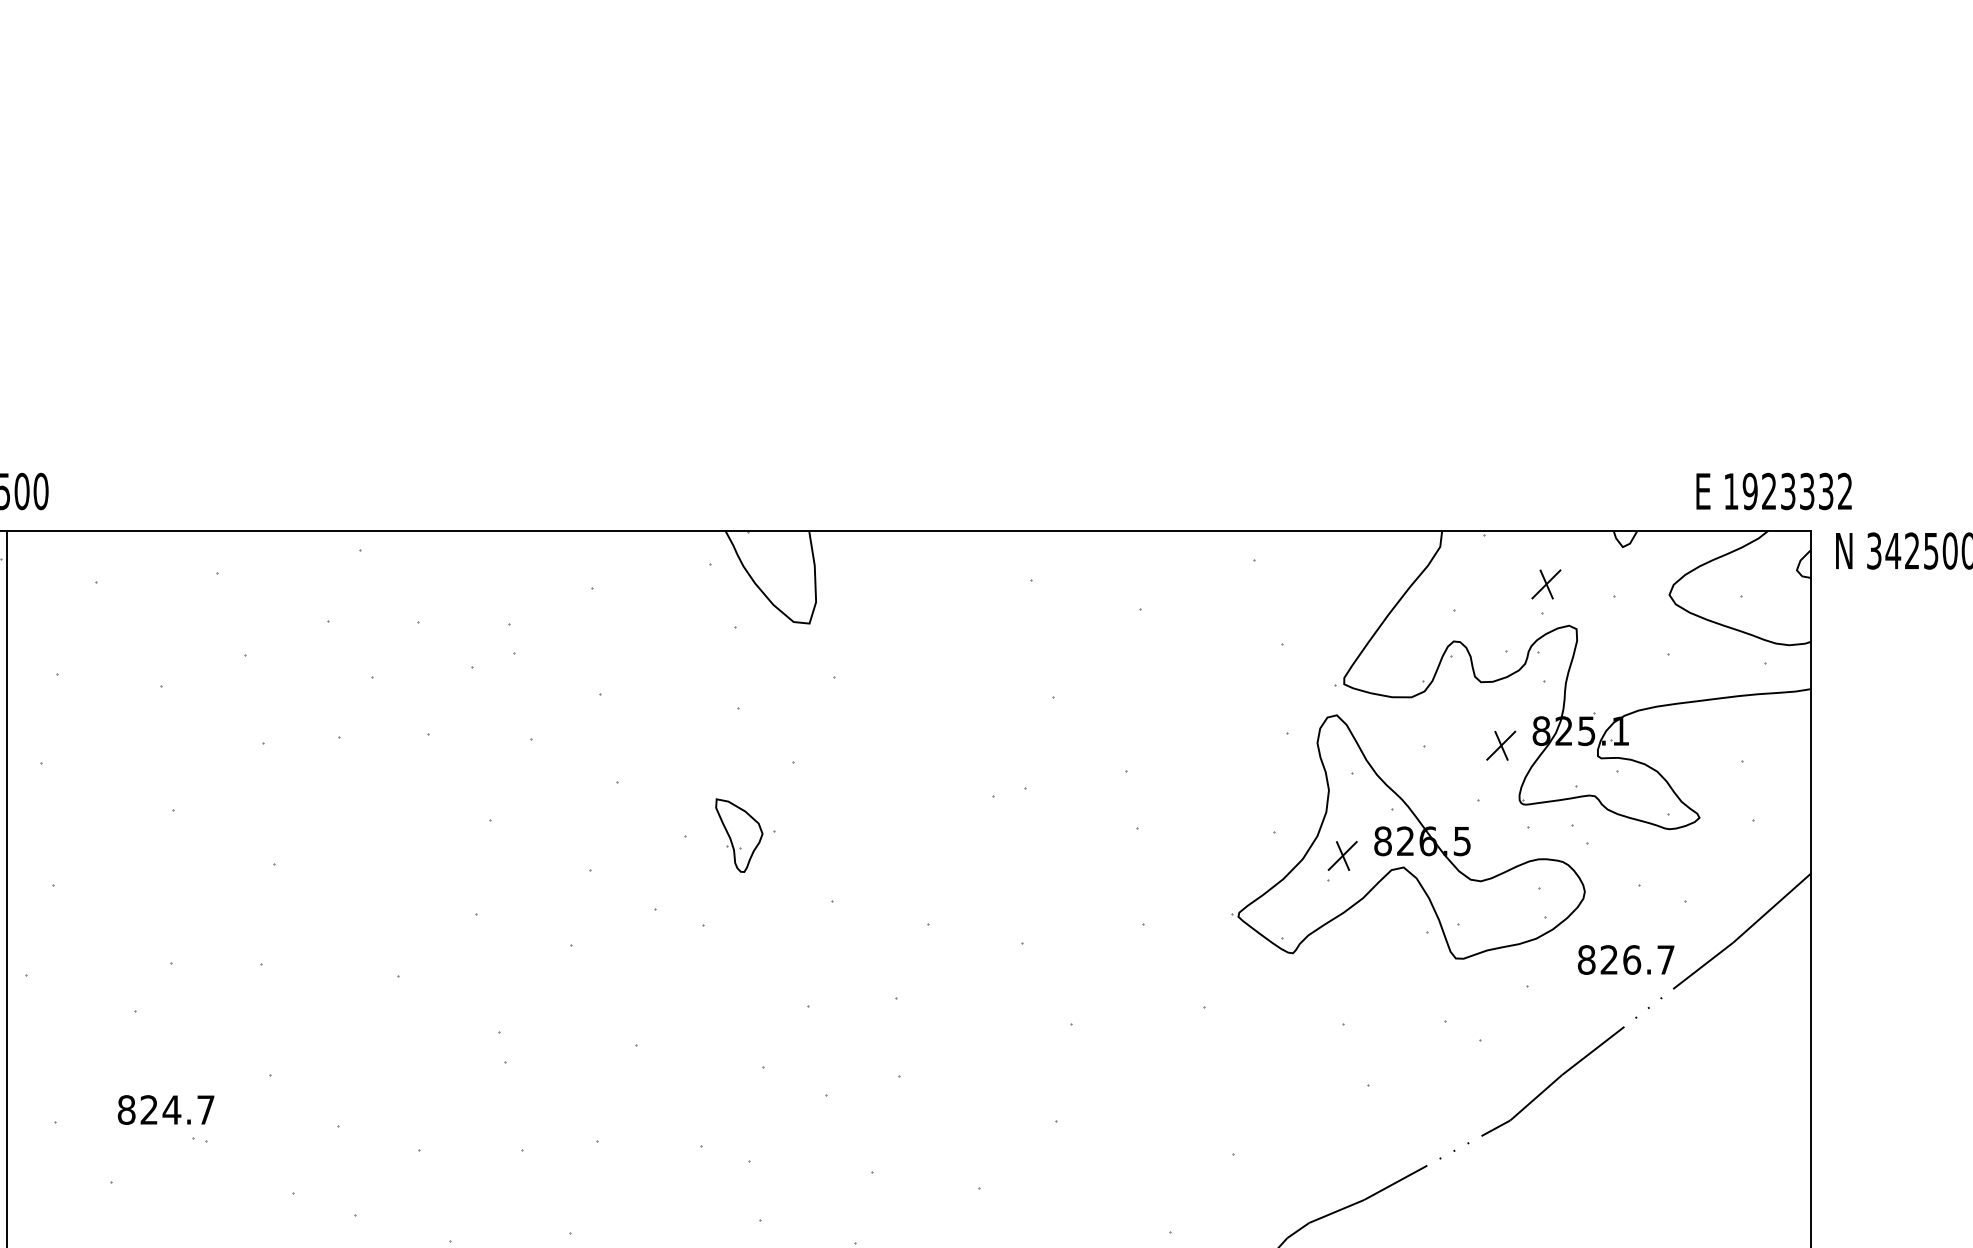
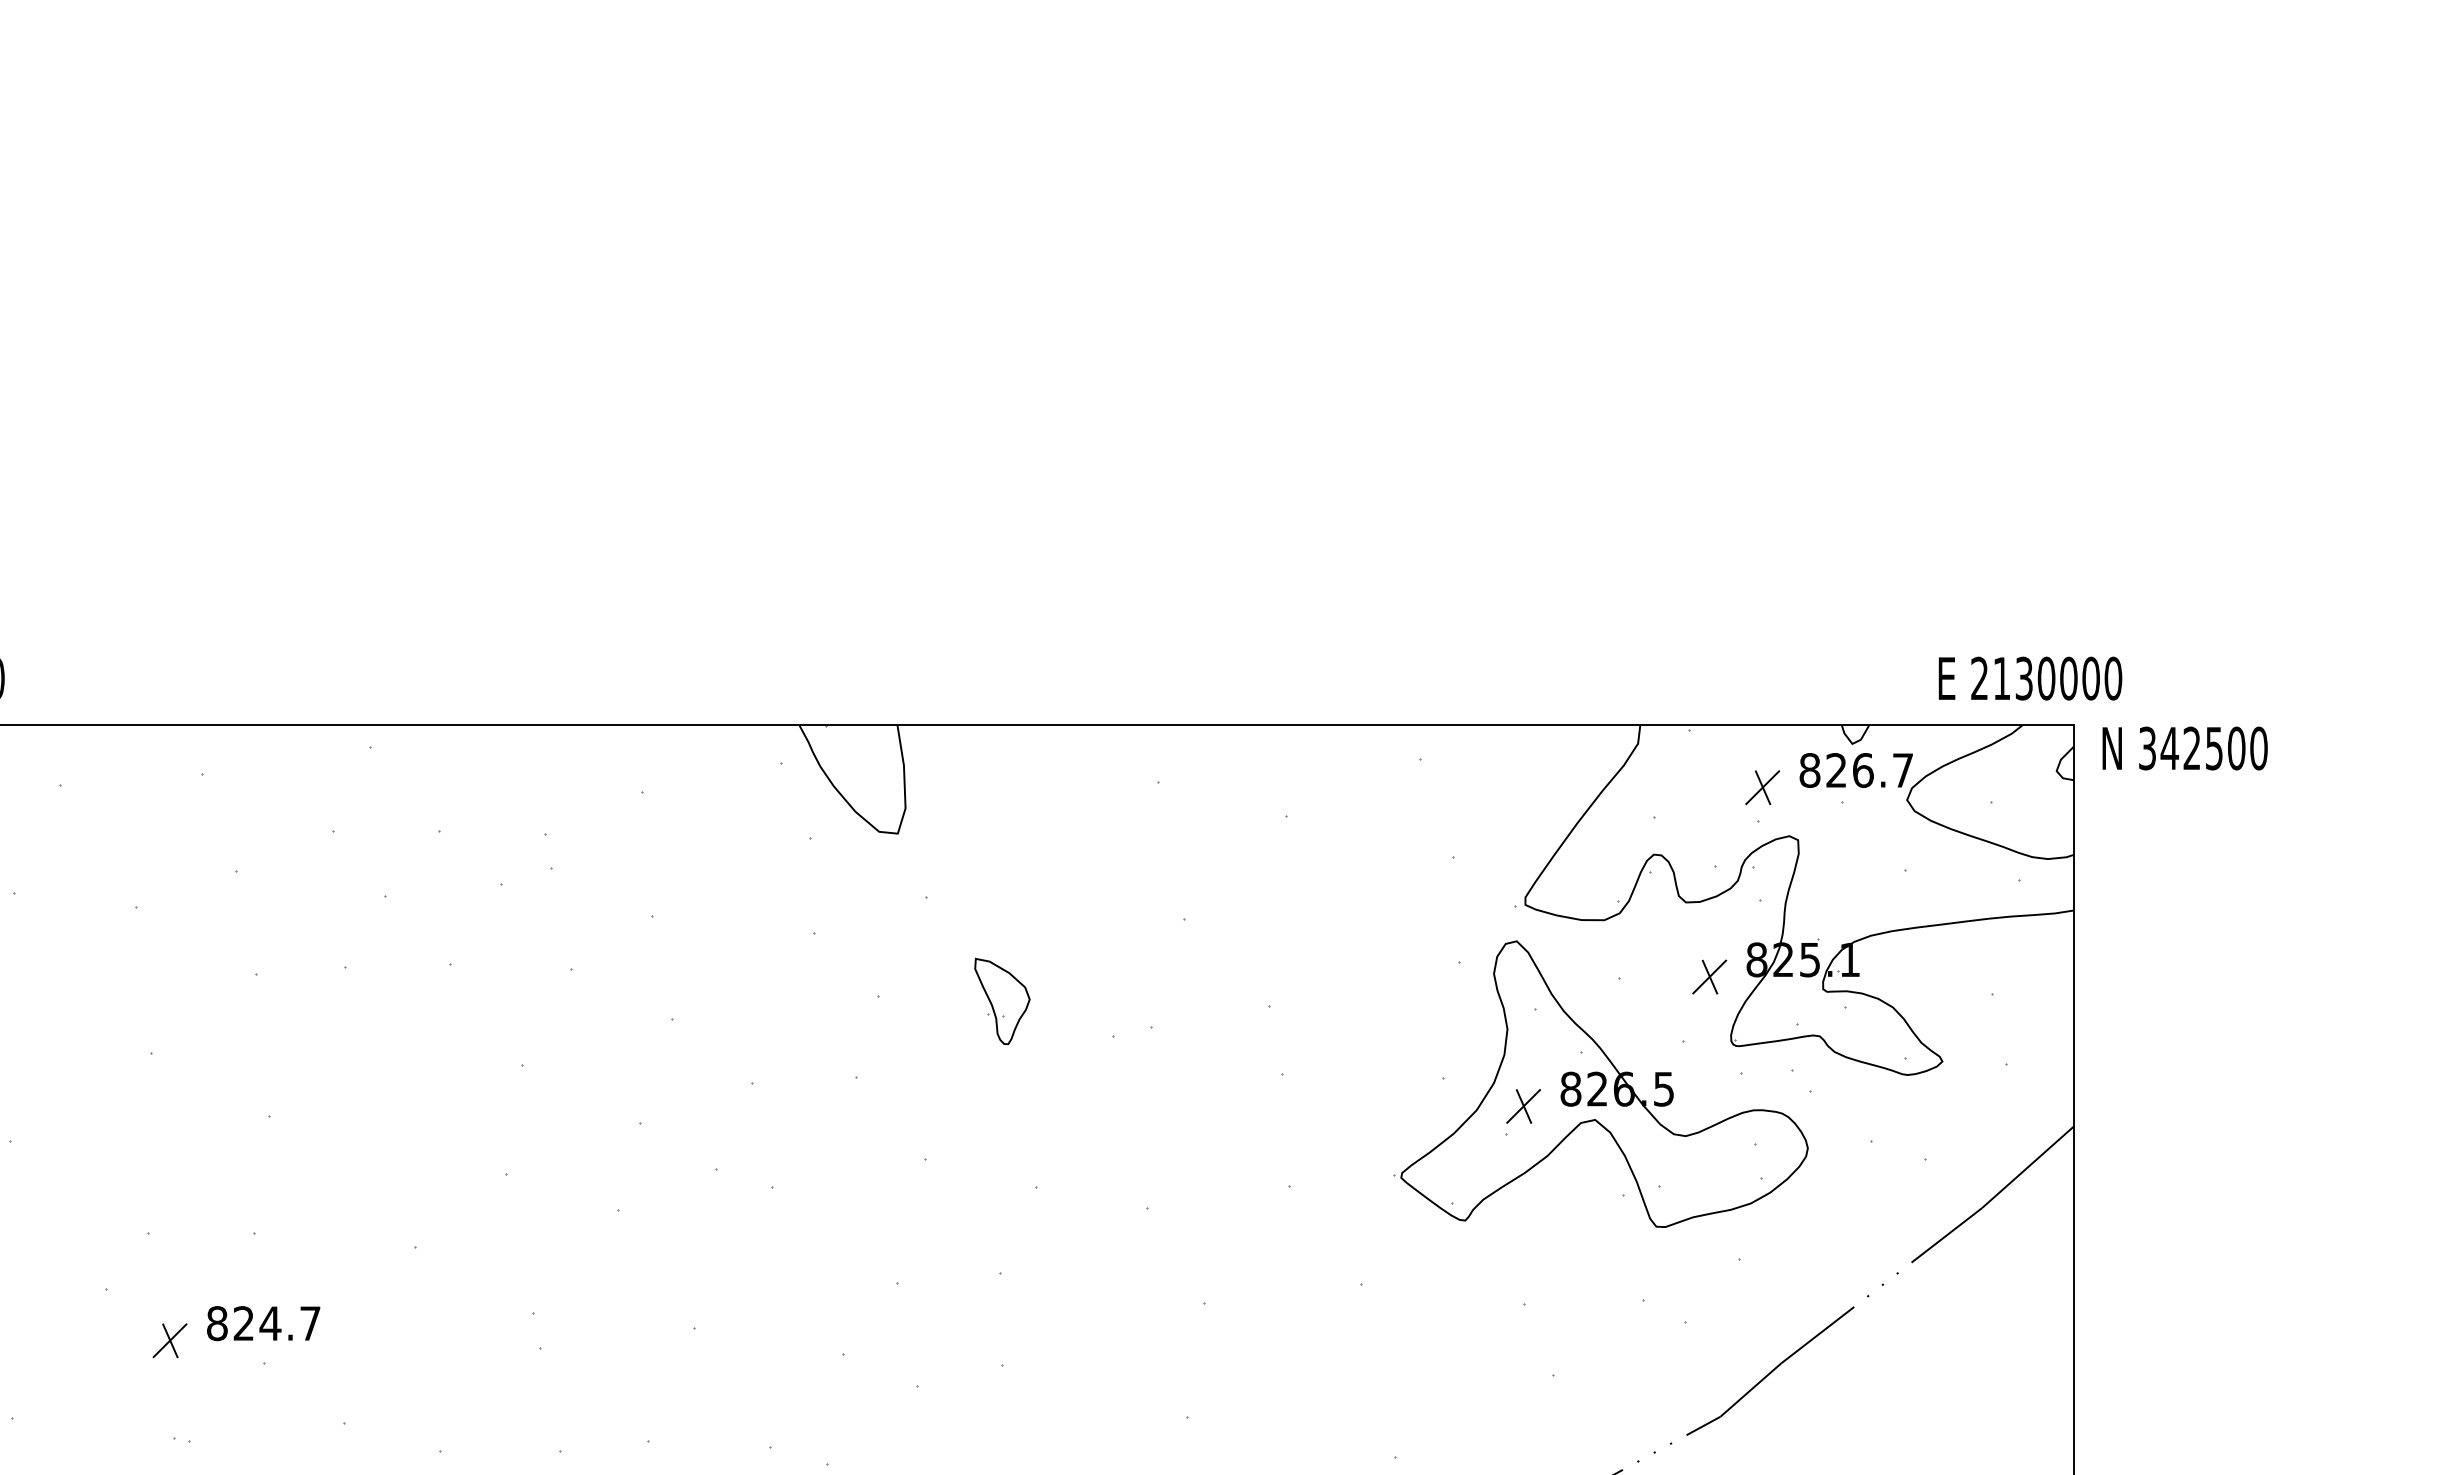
text: (1788, 491) -> (2046, 678), 1923332 -> 2130000
part: (739, 835) -> (1002, 1001), moved
text: (1625, 960) -> (1855, 770), moved
part: (189, 1055) -> (169, 1340), added
text: (165, 1109) -> (263, 1323), moved

